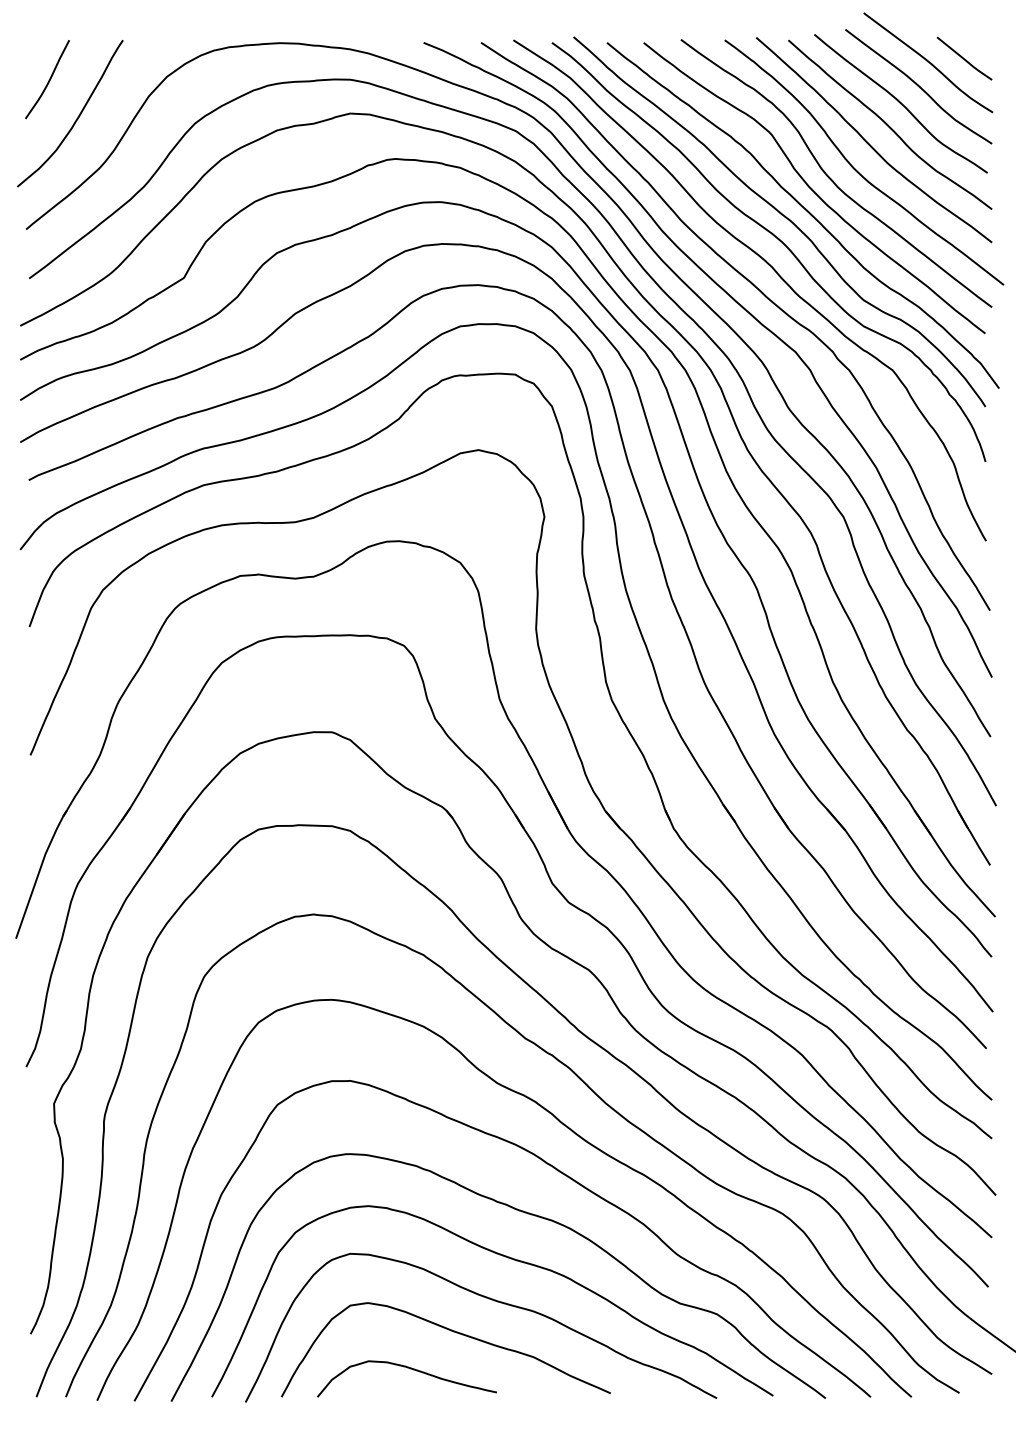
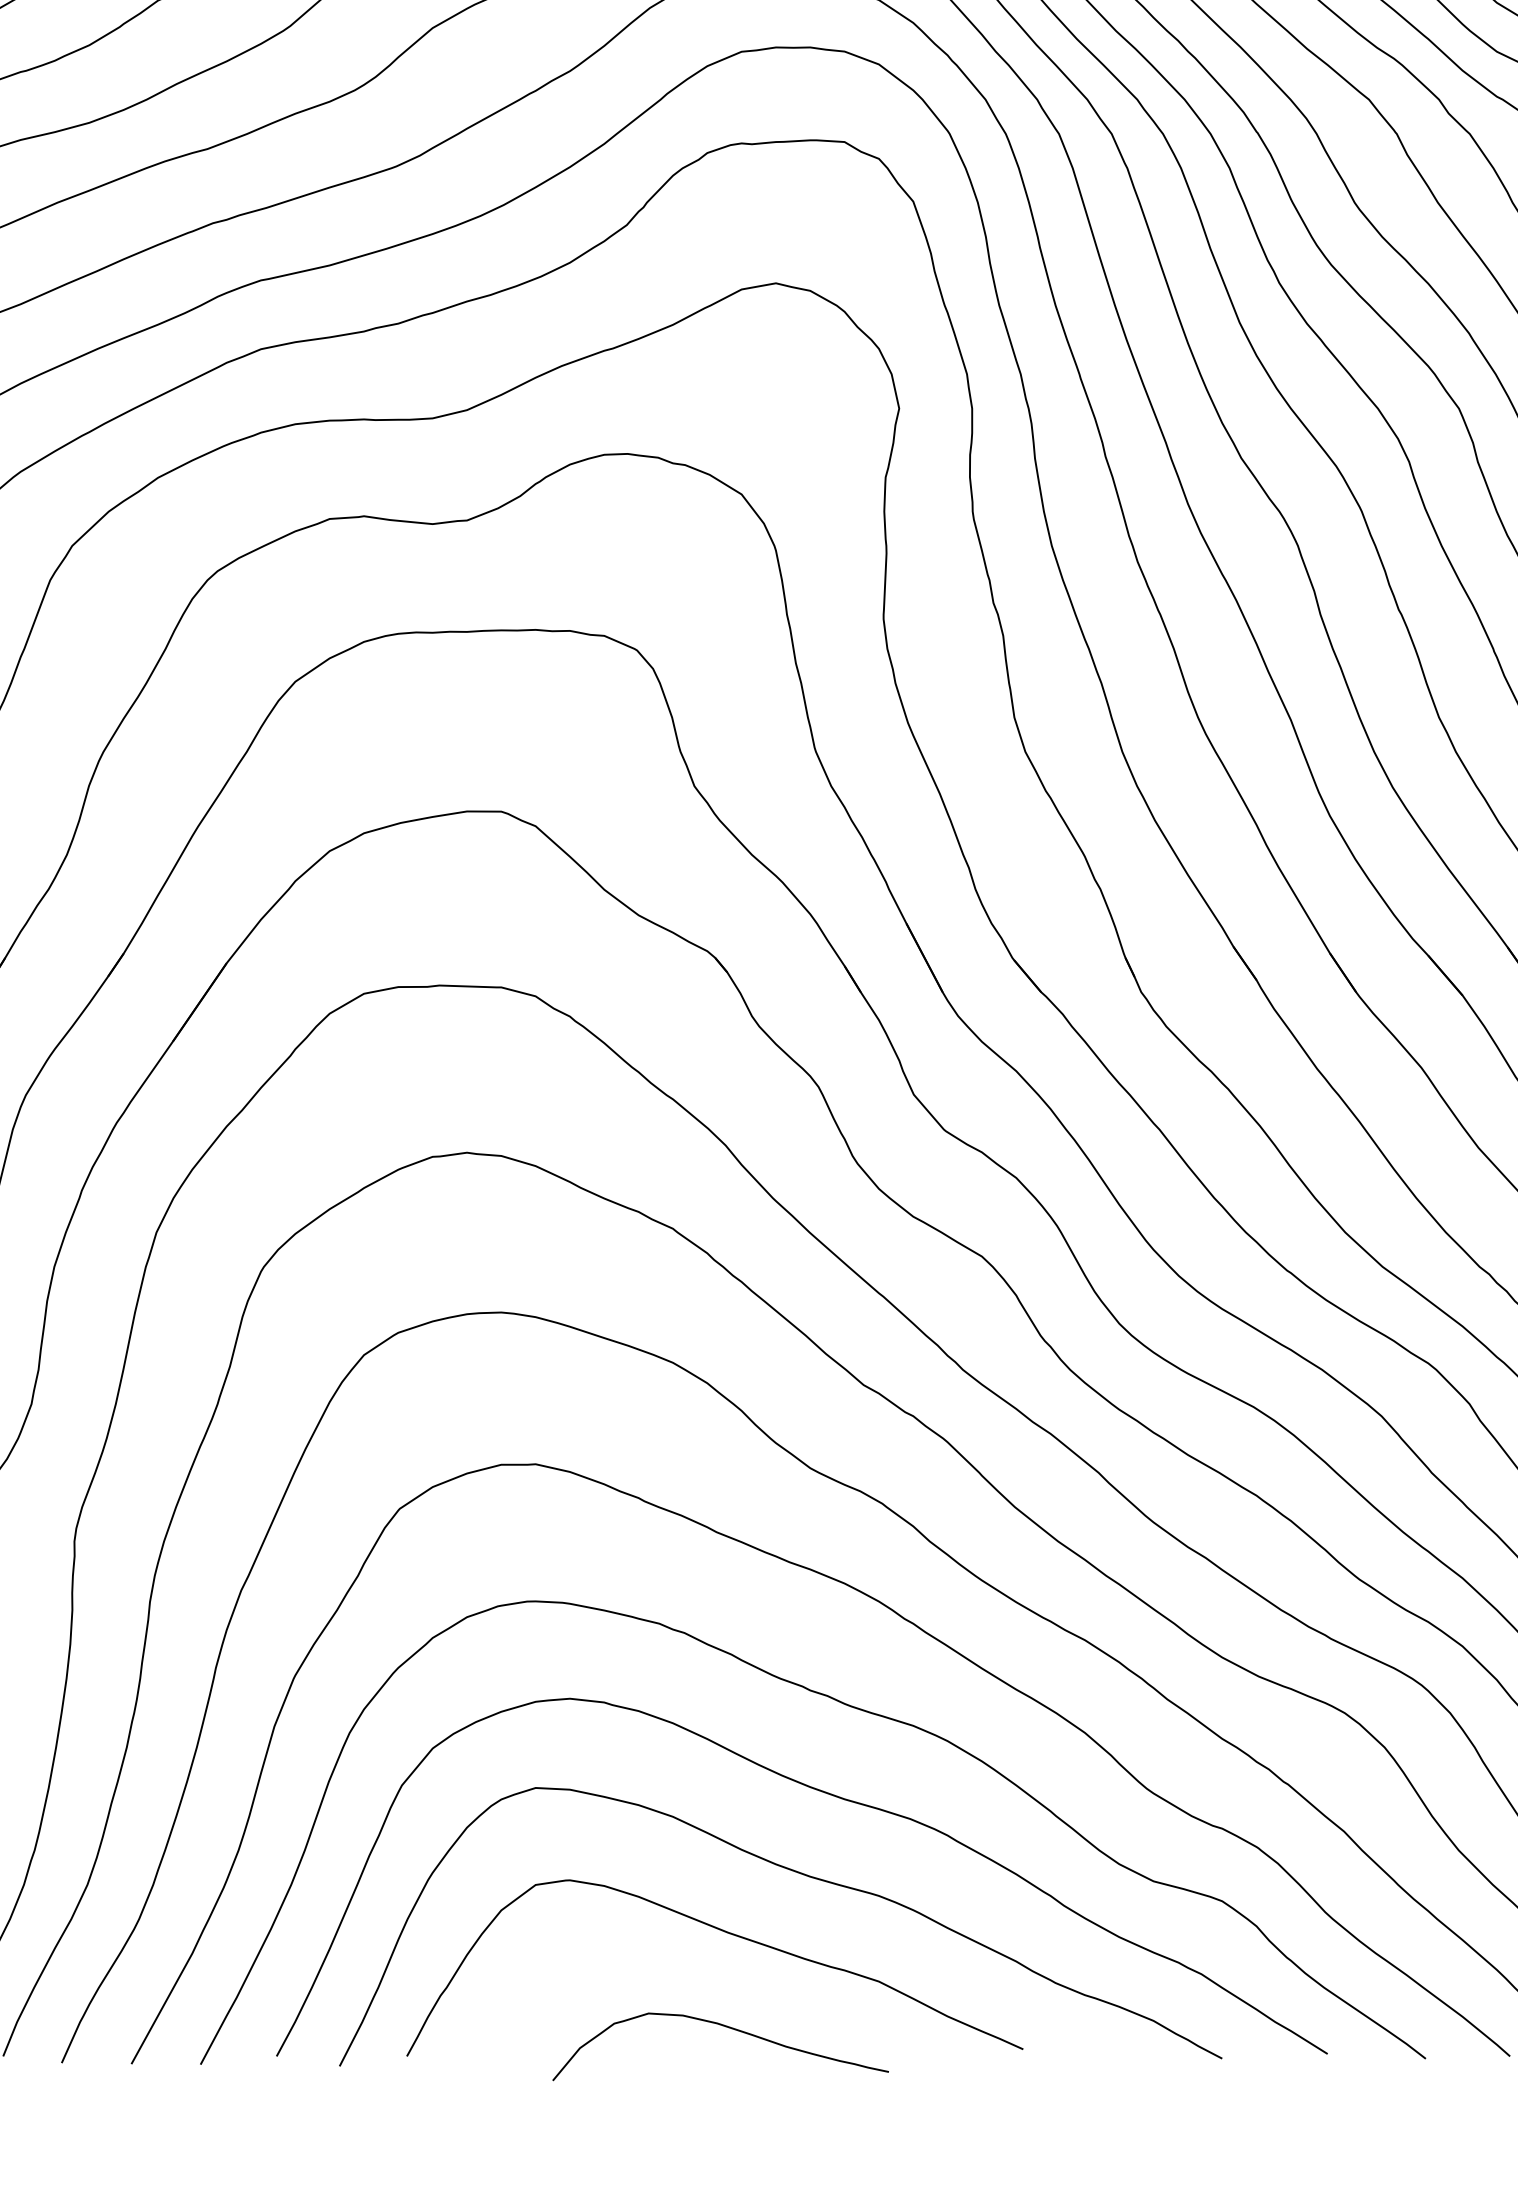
curve: (410, 1369) -> (727, 2028), moved

